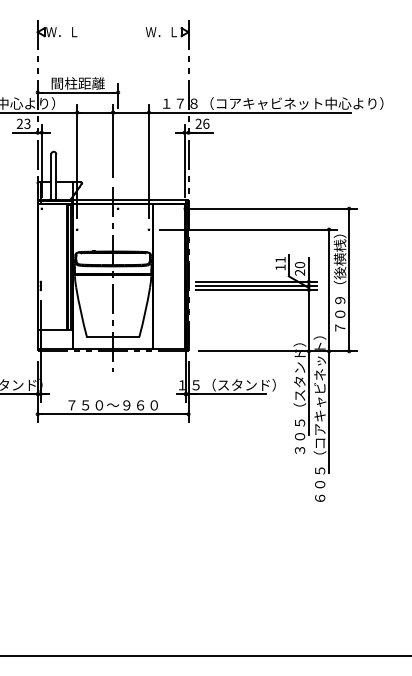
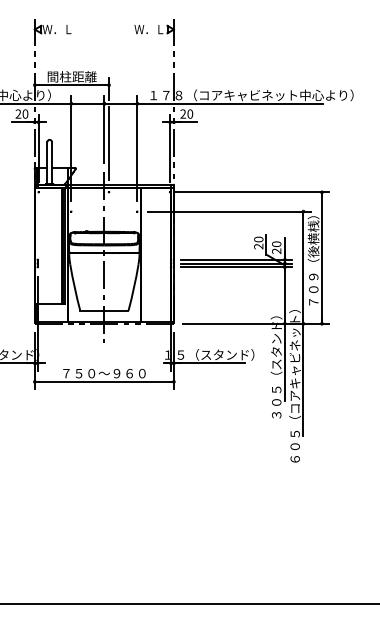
text: (27, 123) -> (25, 113), 23 -> 20
text: (206, 123) -> (190, 113), 26 -> 20
line: (118, 155) -> (109, 143), added
text: (280, 263) -> (258, 242), 11 -> 20

